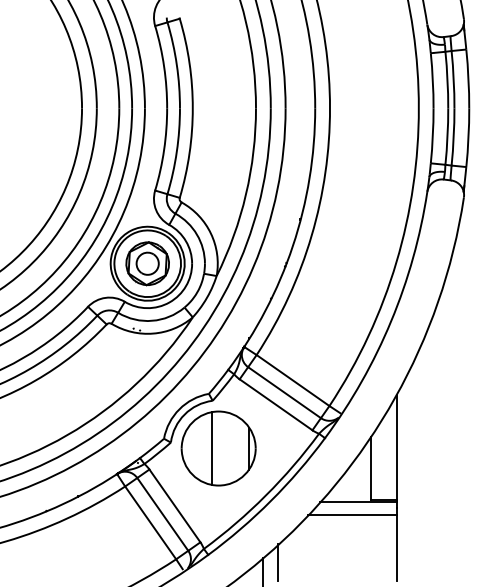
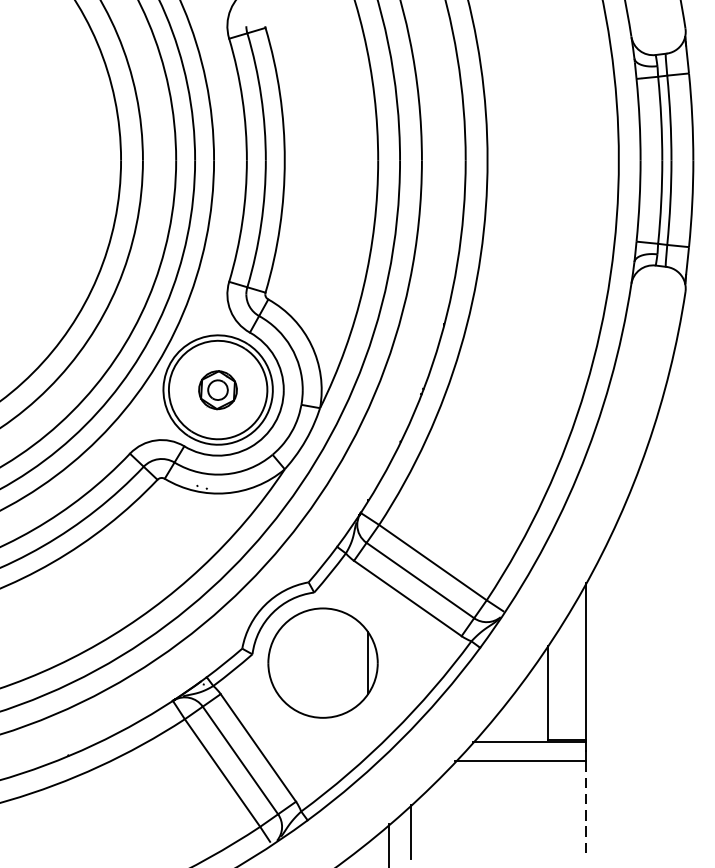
part: (147, 263) -> (217, 389), size x0.6
line: (211, 448) -> (312, 663), removed
line: (396, 548) -> (585, 810), solid -> dashed

